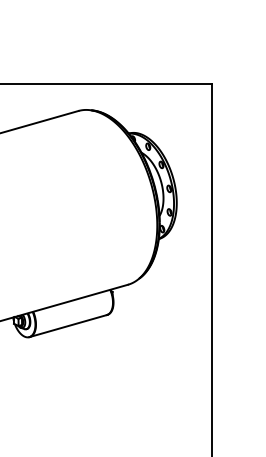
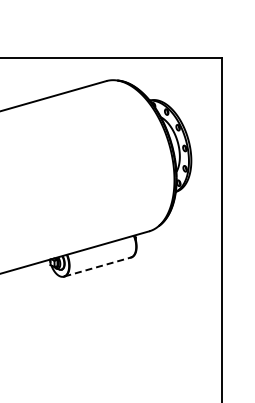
line: (68, 326) -> (97, 267), solid -> dashed

